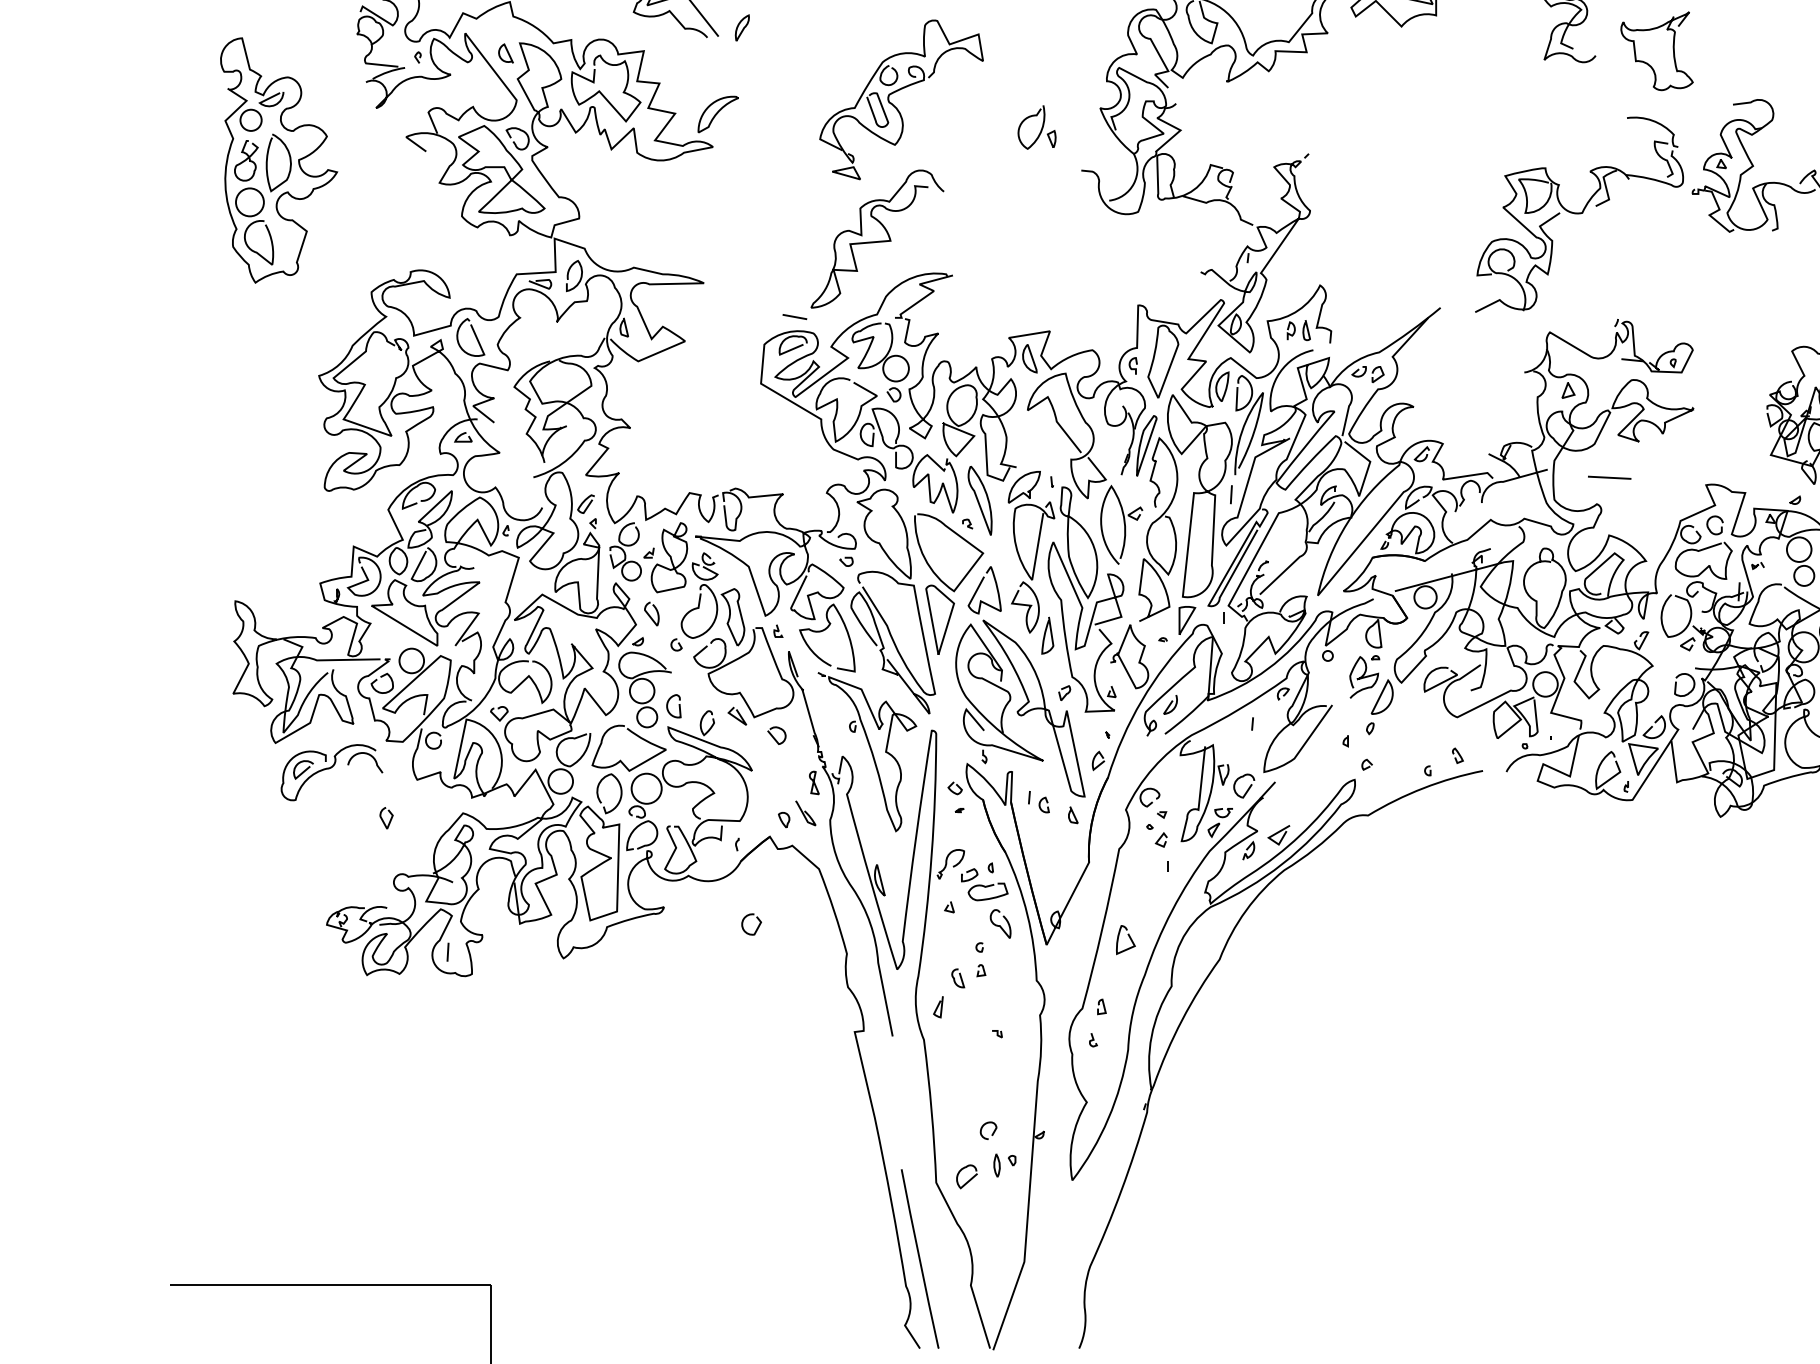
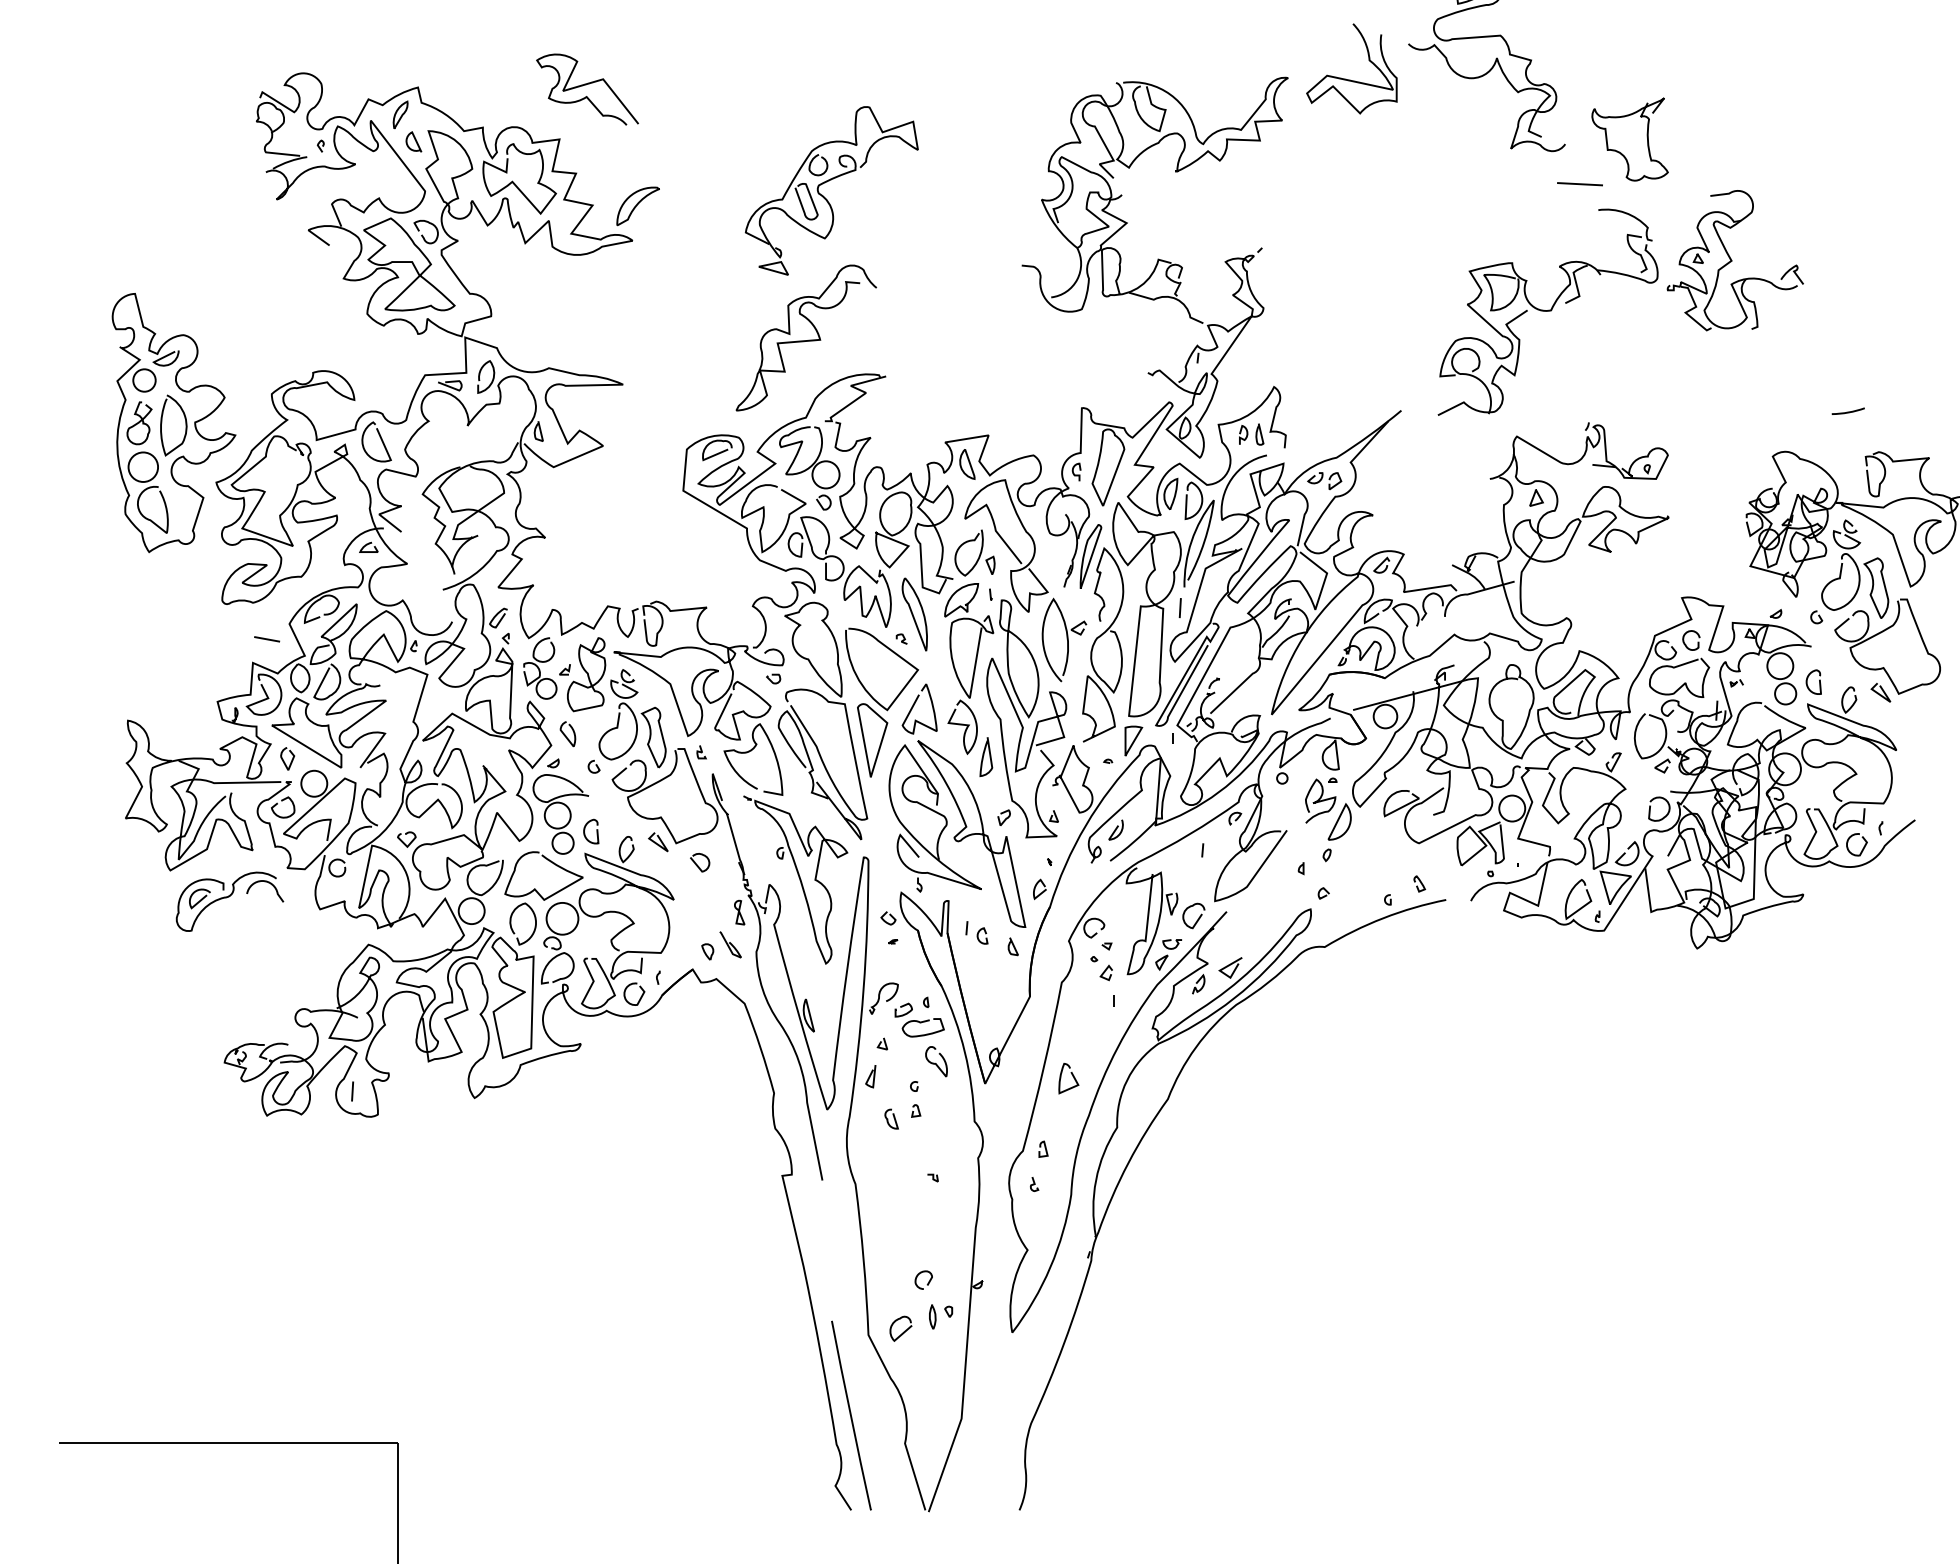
part: (742, 27) -> (400, 114), moved
part: (1036, 126) -> (974, 552), moved
part: (278, 161) -> (173, 423), moved
line: (795, 317) -> (267, 639), moved
line: (1609, 478) -> (1579, 184), moved
curve: (383, 819) -> (284, 760), moved
curve: (757, 926) -> (640, 996), moved
curve: (938, 1007) -> (870, 1076), moved

